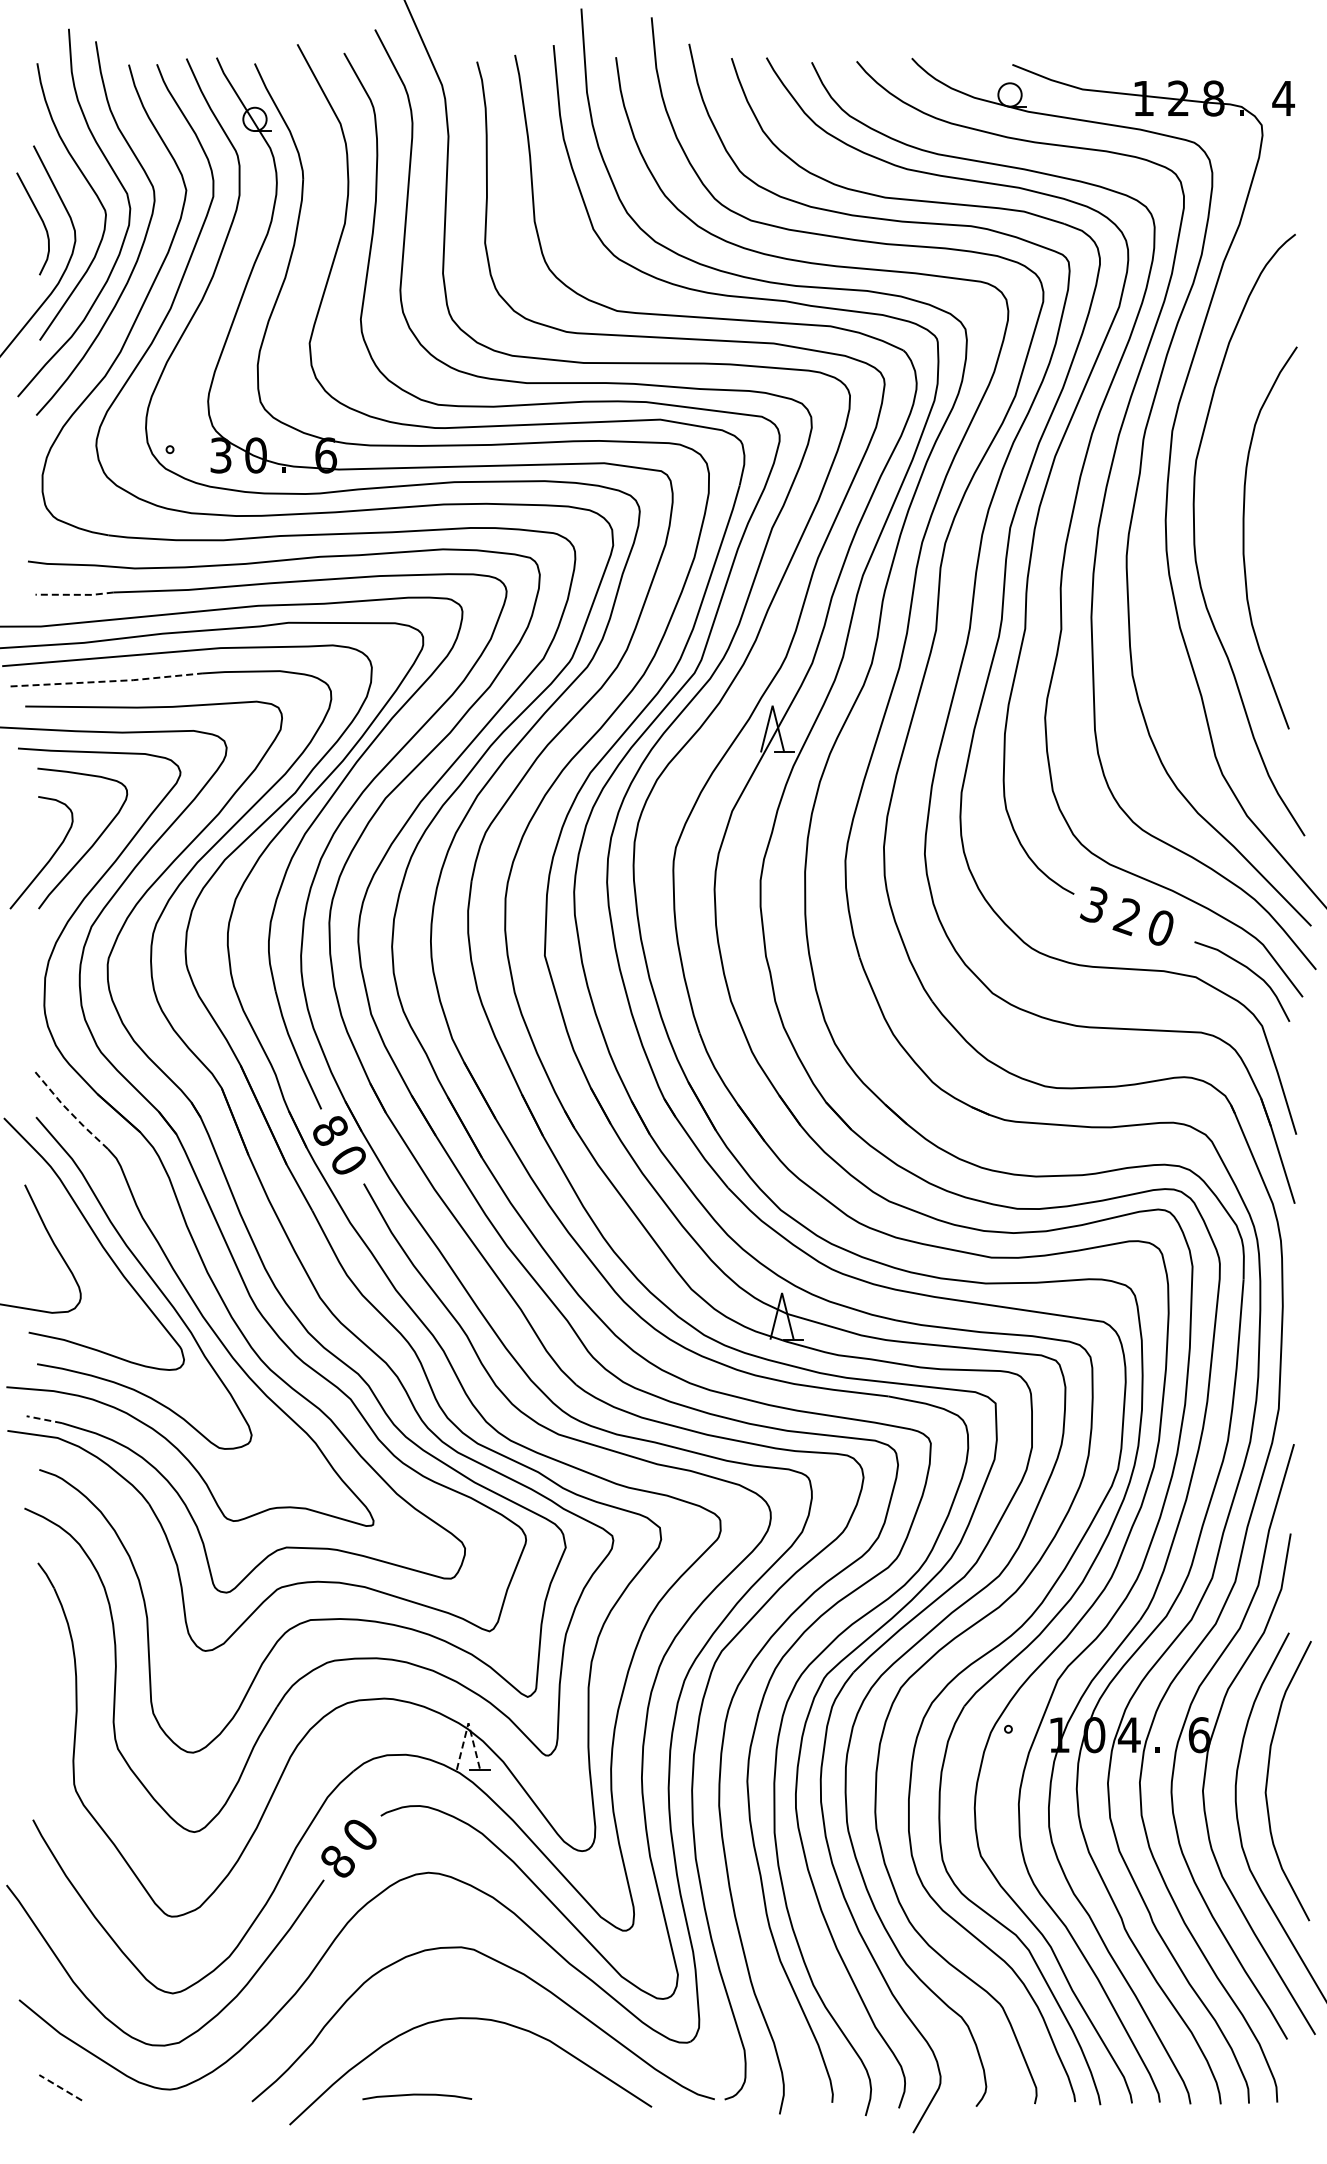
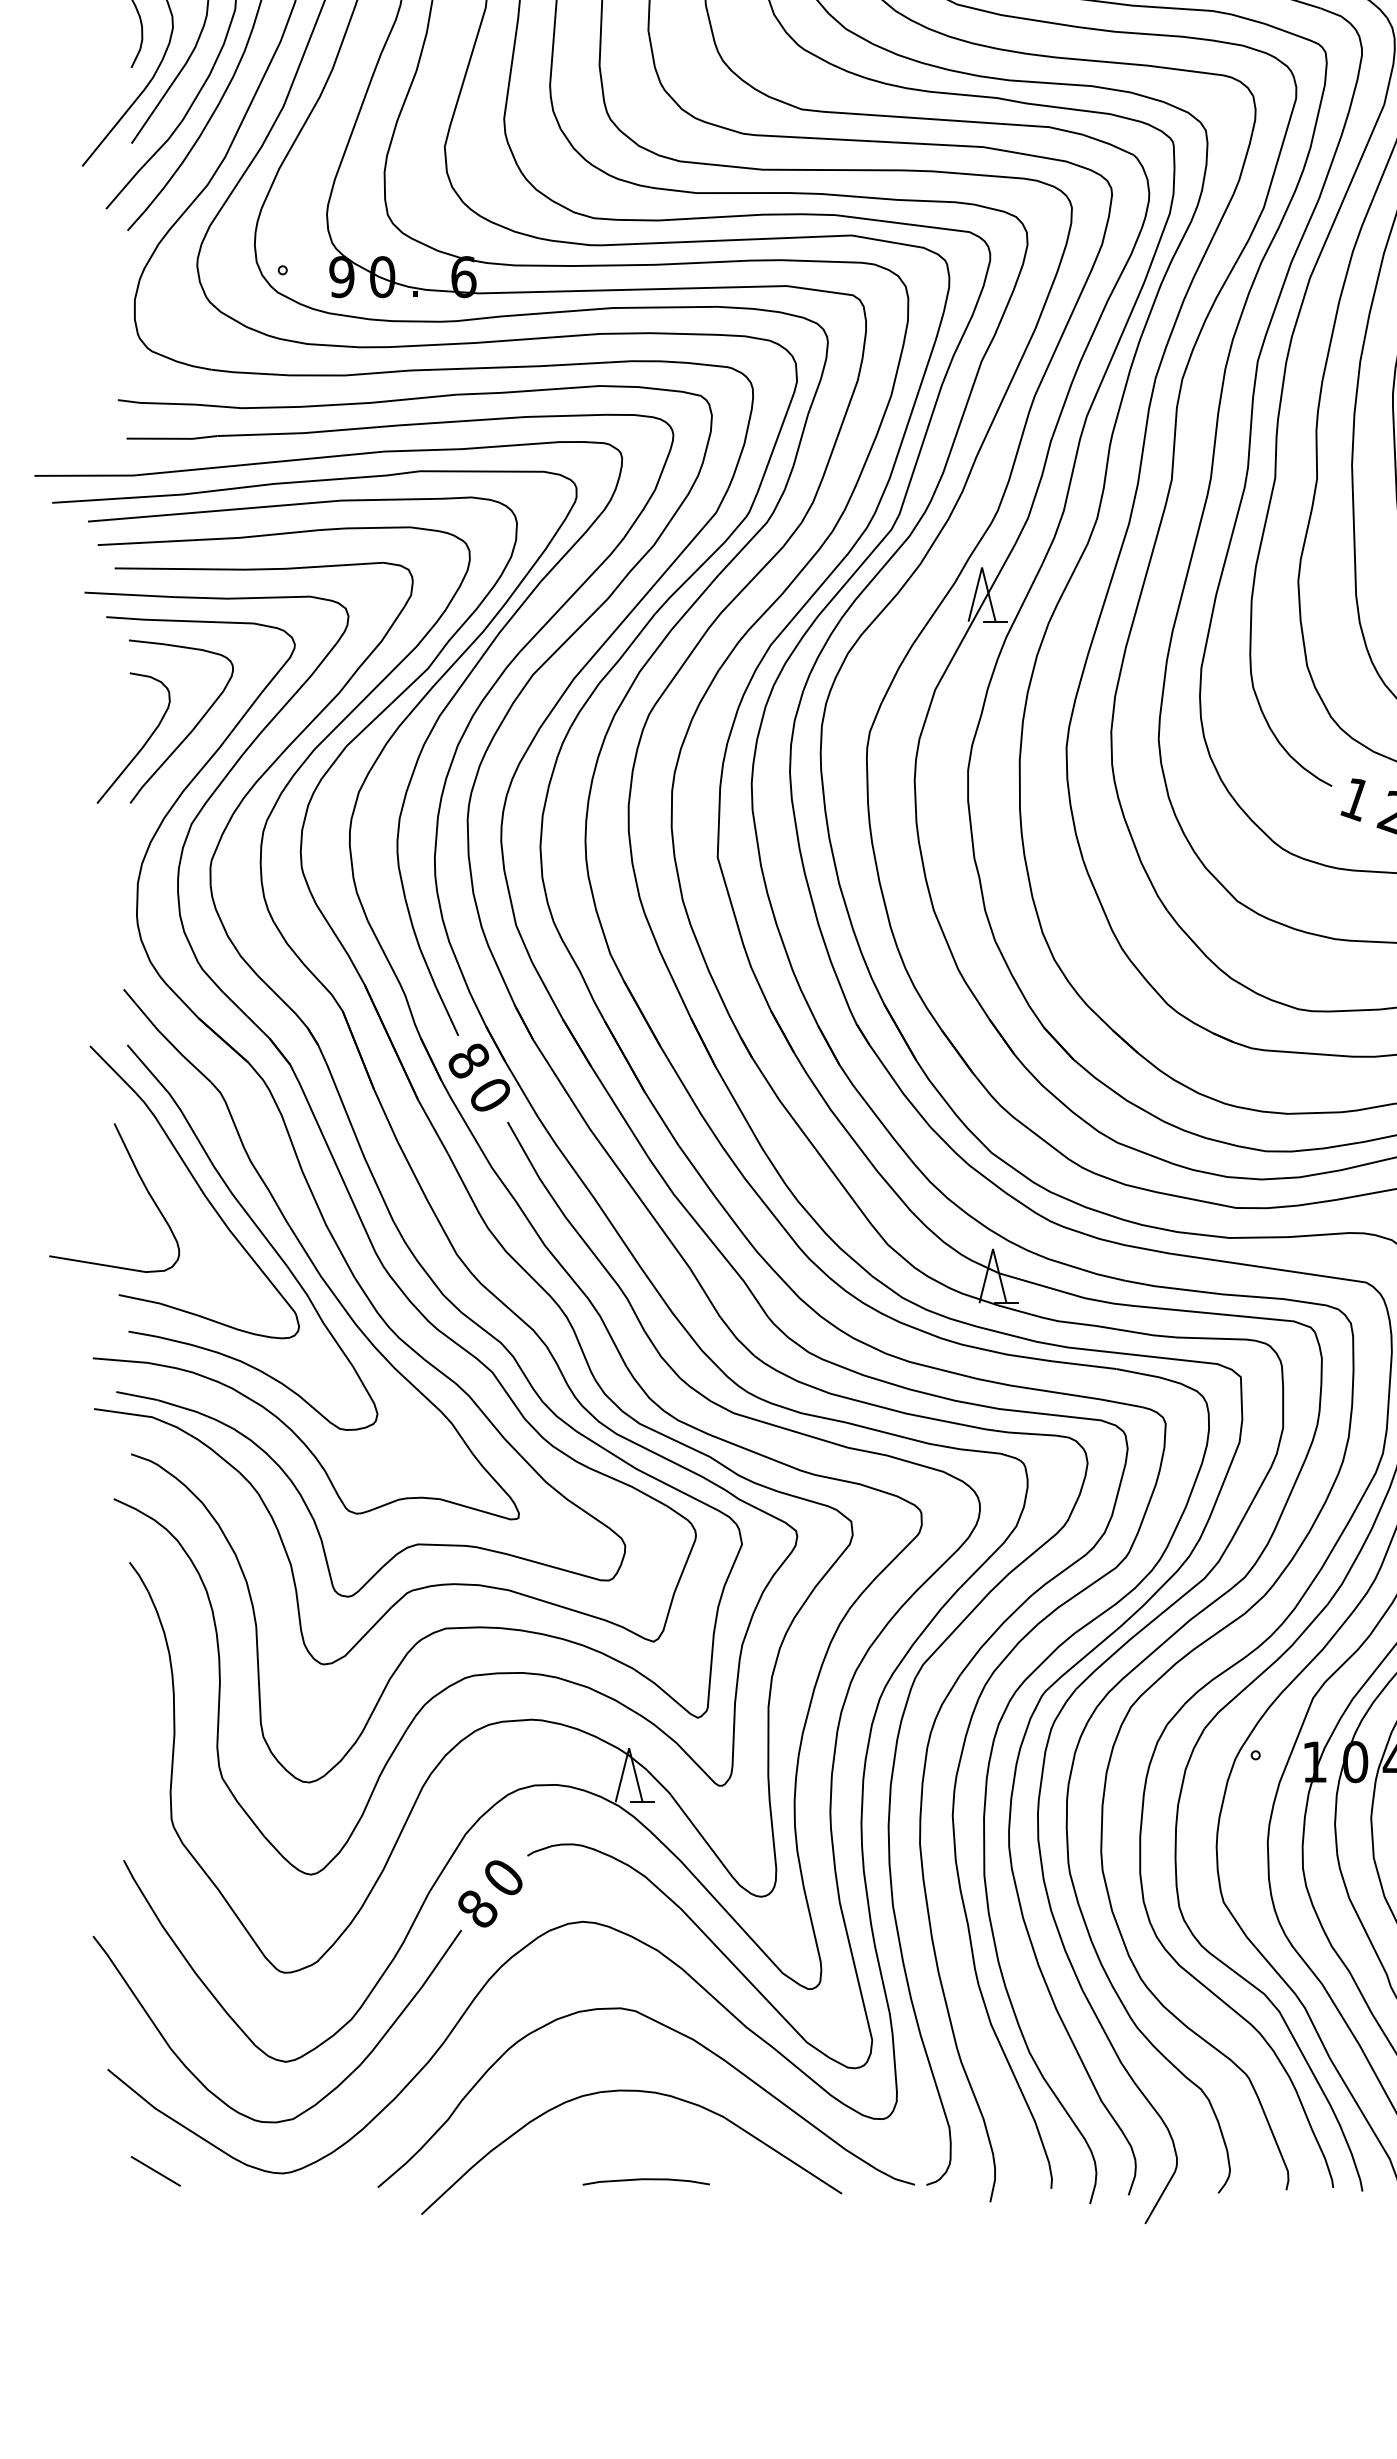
text: (220, 455) -> (341, 277), 3 -> 9
line: (75, 594) -> (173, 438), dashed -> solid
line: (107, 681) -> (210, 539), dashed -> solid
text: (1093, 905) -> (1354, 799), 3 -> 1
line: (68, 1110) -> (164, 1037), dashed -> solid
line: (43, 1419) -> (135, 1395), dashed -> solid
line: (468, 1723) -> (629, 1748), dashed -> solid
line: (60, 2087) -> (155, 2171), dashed -> solid
curve: (417, 2095) -> (646, 2180), moved

